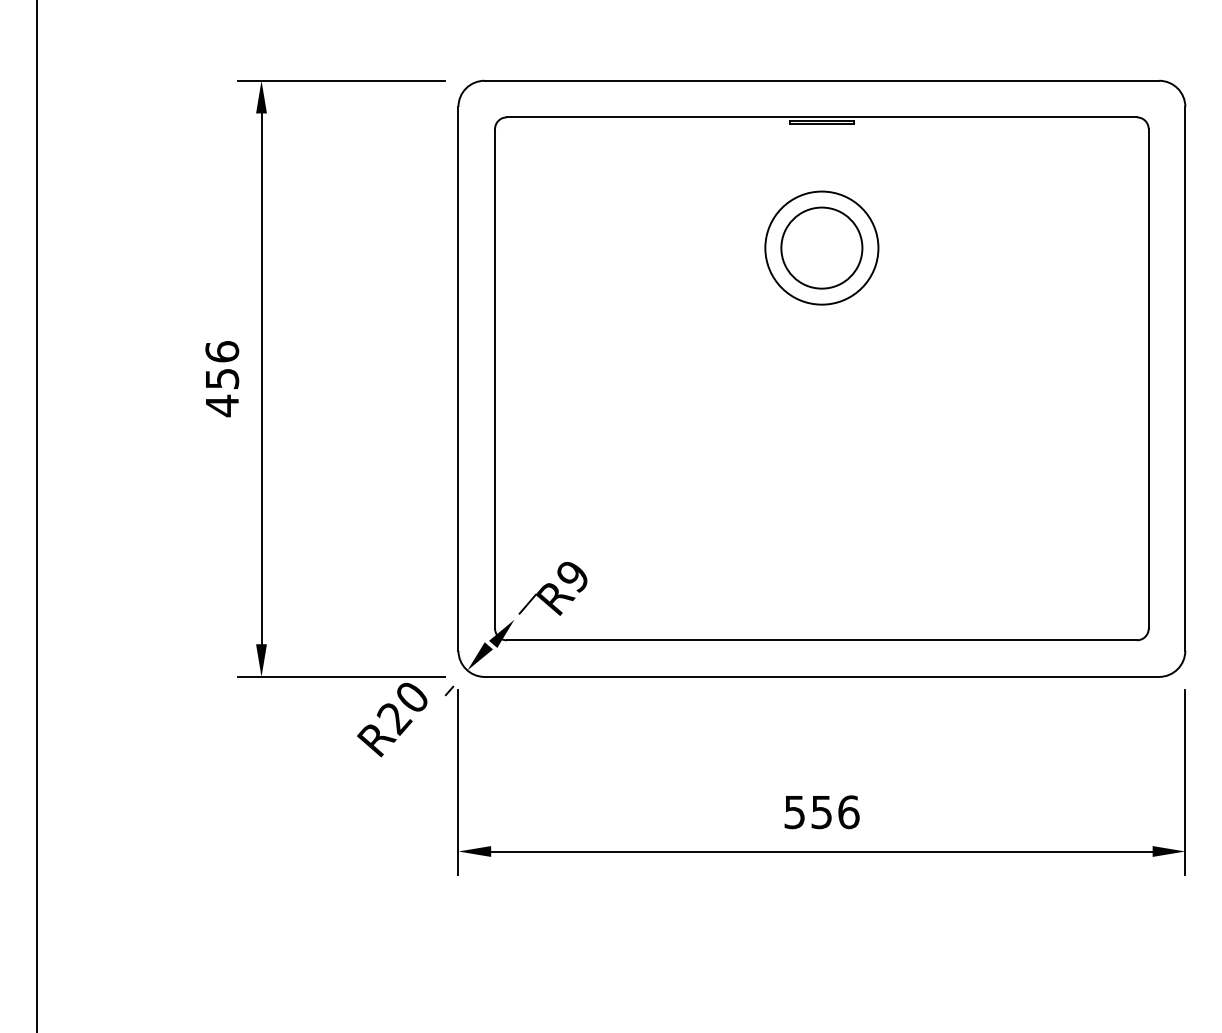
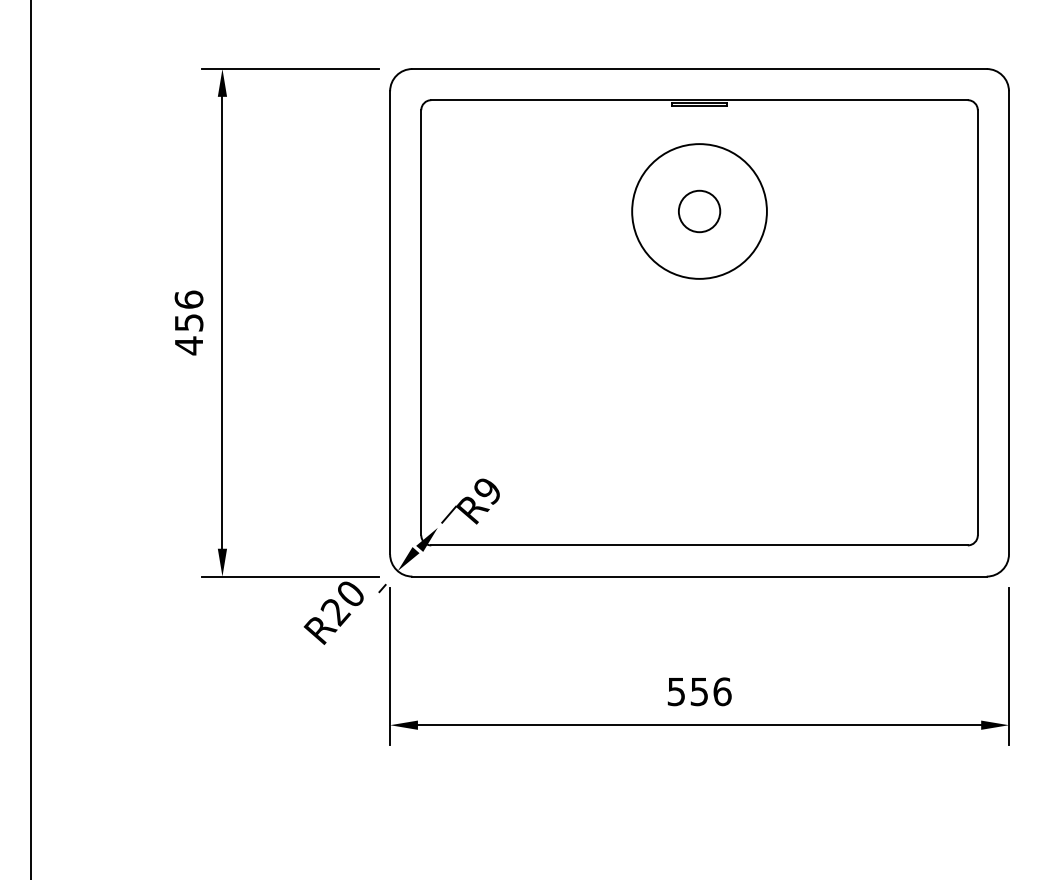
circle: (821, 247) -> (699, 210), size x0.6
circle: (821, 247) -> (699, 210), size x1.4

